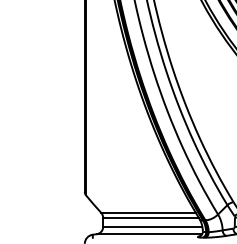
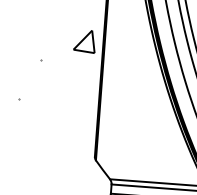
hatch: (41, 104) -> (57, 64), added

